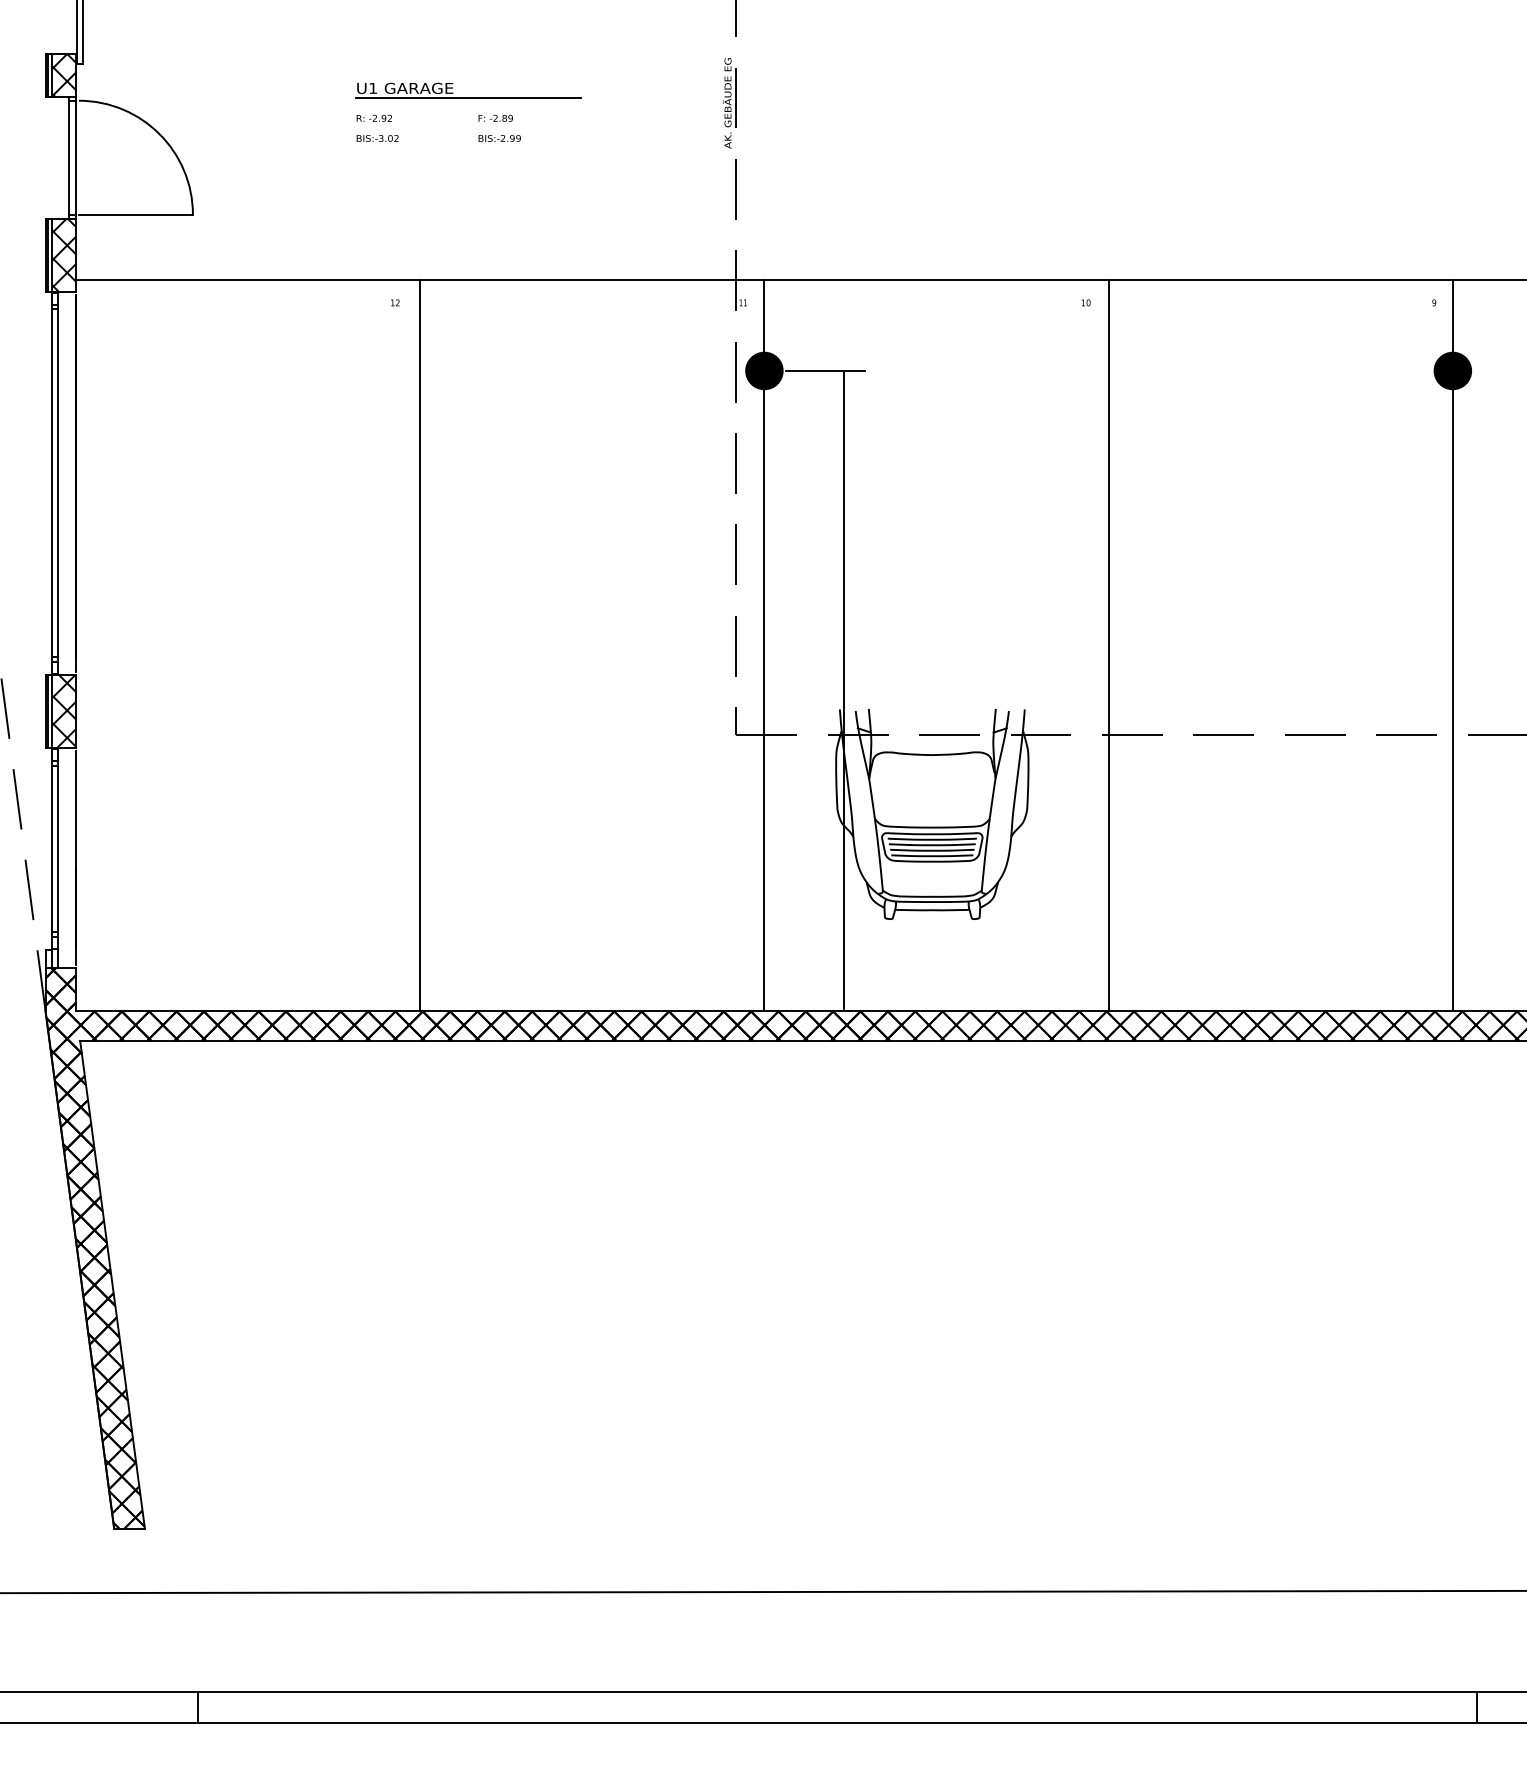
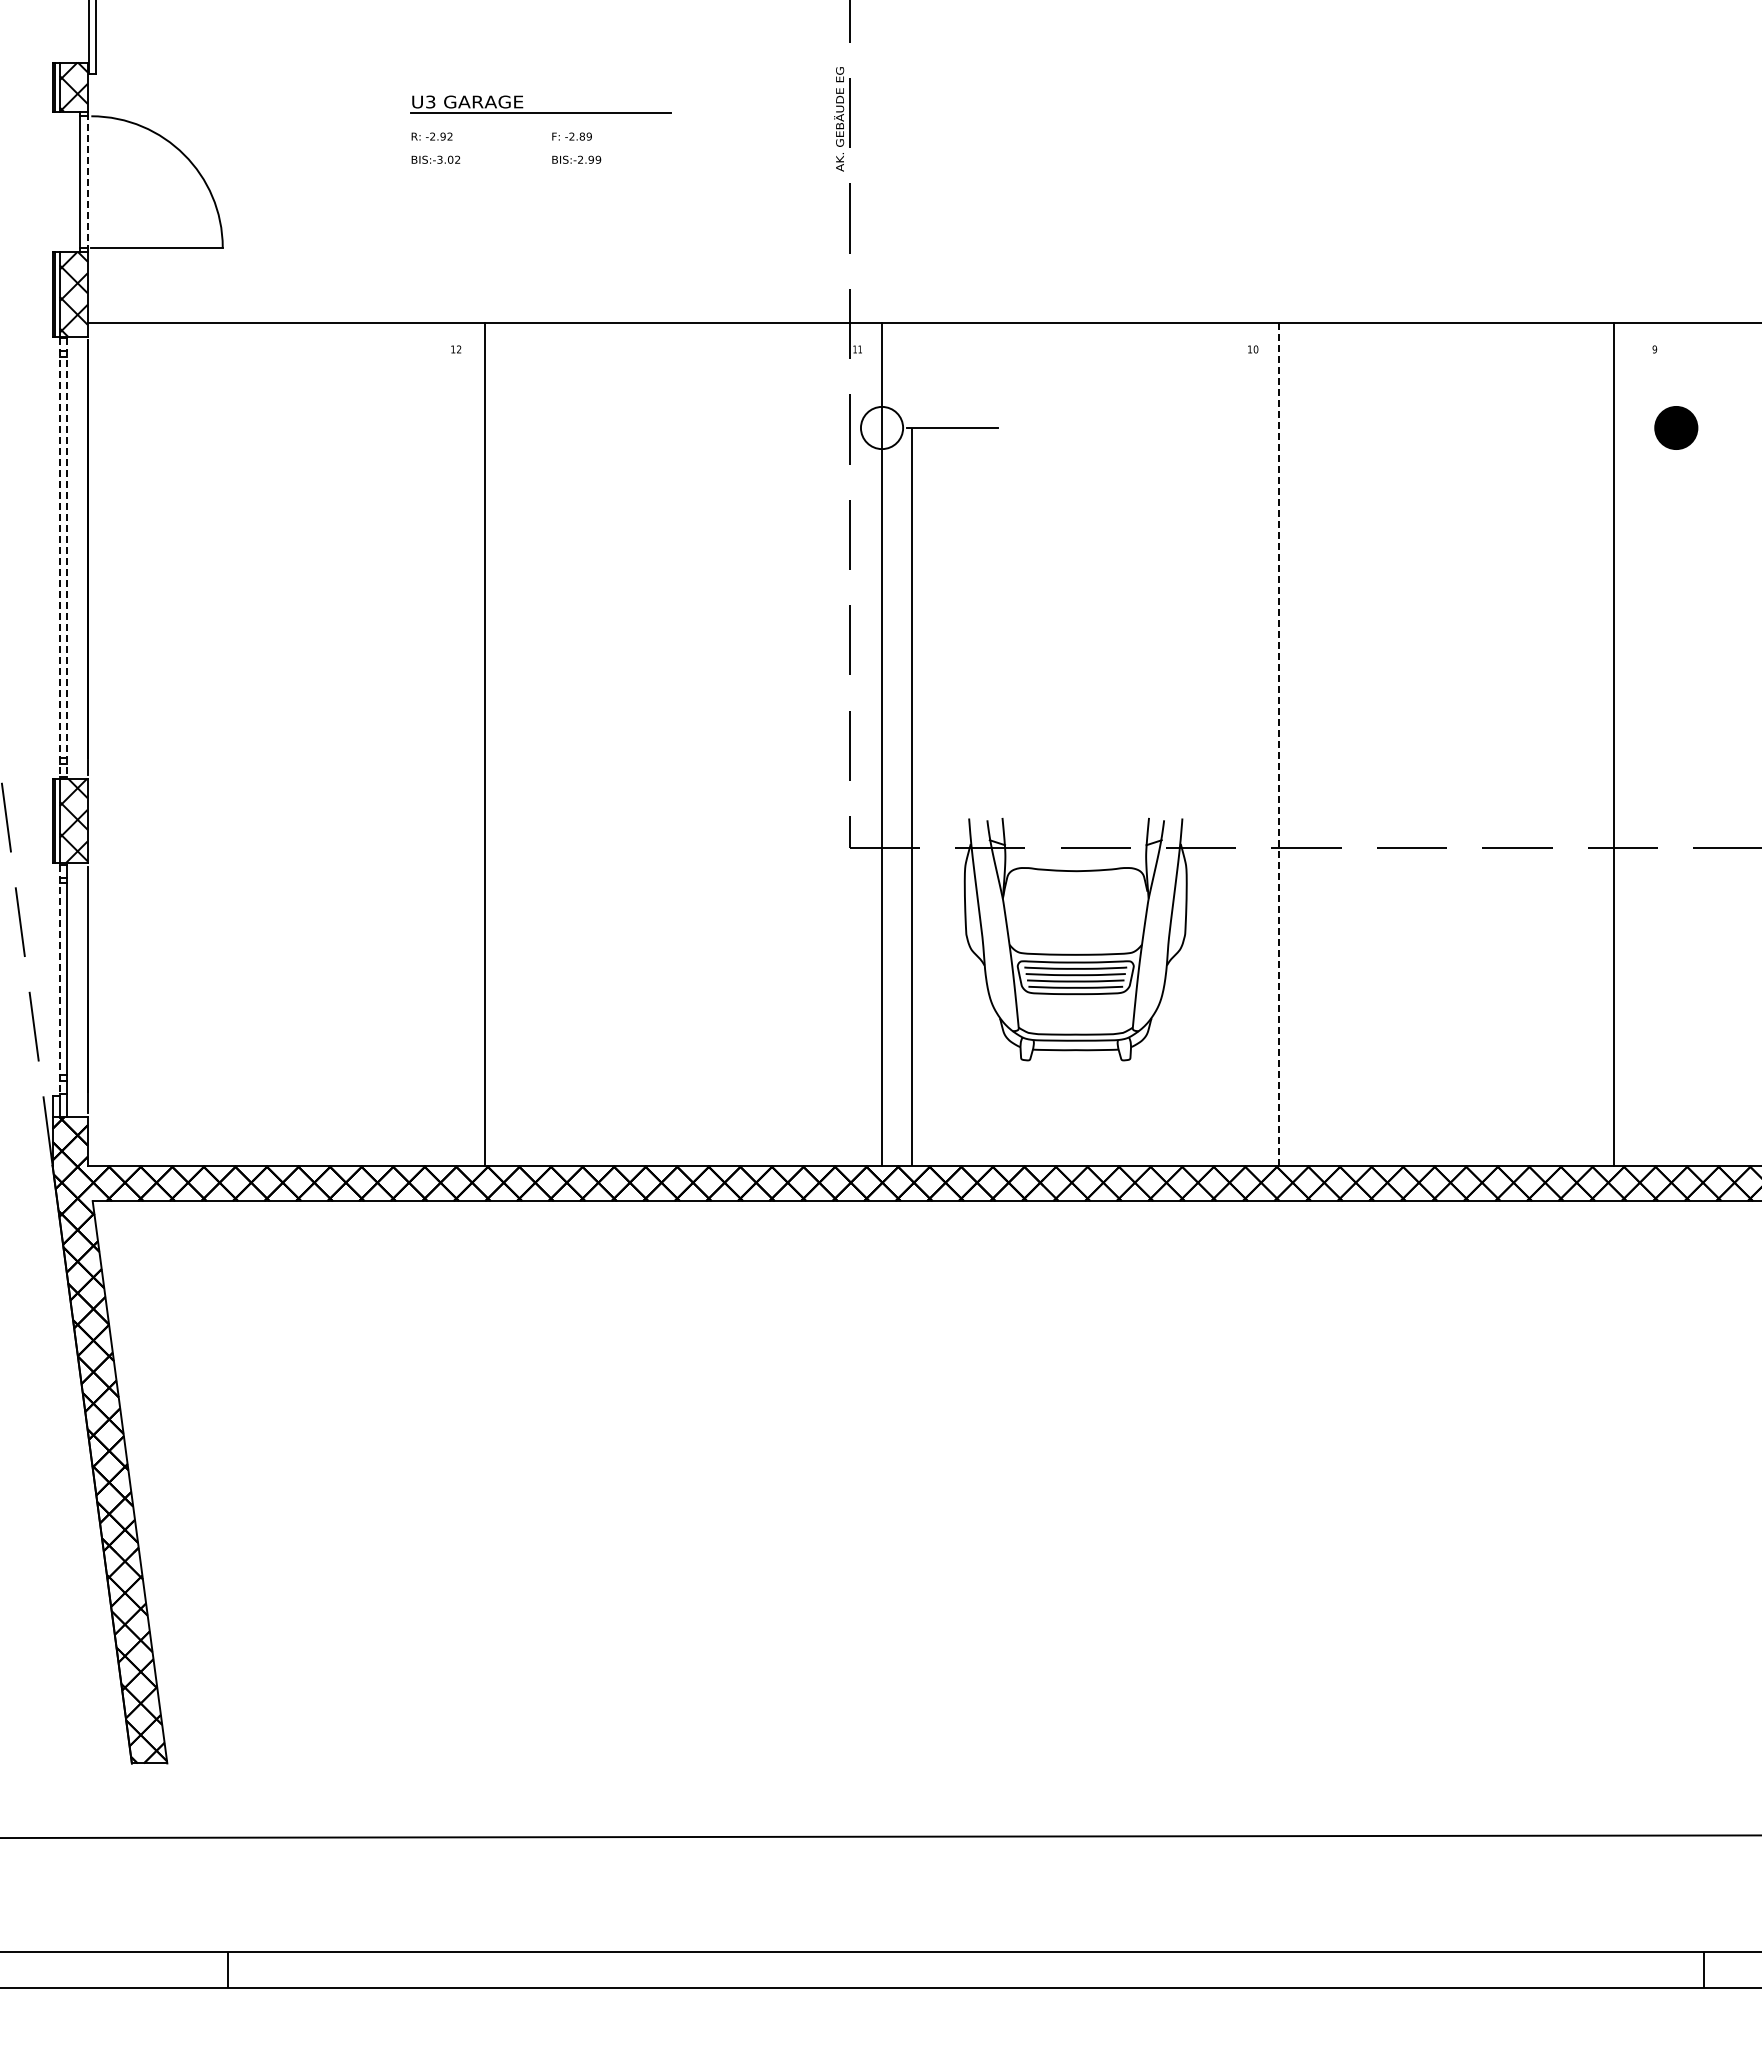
text: (373, 87) -> (430, 101), U1 -> U3
line: (75, 157) -> (87, 181), solid -> dashed
fill: (763, 370) -> (881, 427), removed
line: (51, 483) -> (59, 557), solid -> dashed
line: (58, 483) -> (67, 557), solid -> dashed
line: (1108, 645) -> (1279, 744), solid -> dashed
line: (1453, 645) -> (1614, 744), moved
line: (843, 690) -> (912, 796), moved
line: (51, 848) -> (59, 979), solid -> dashed

